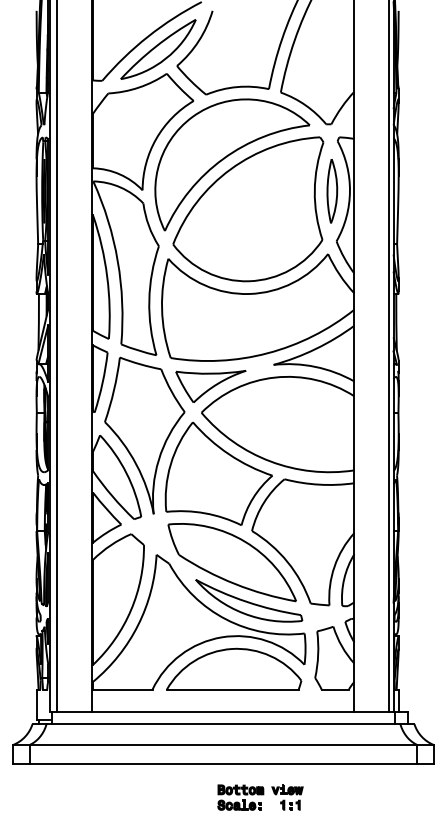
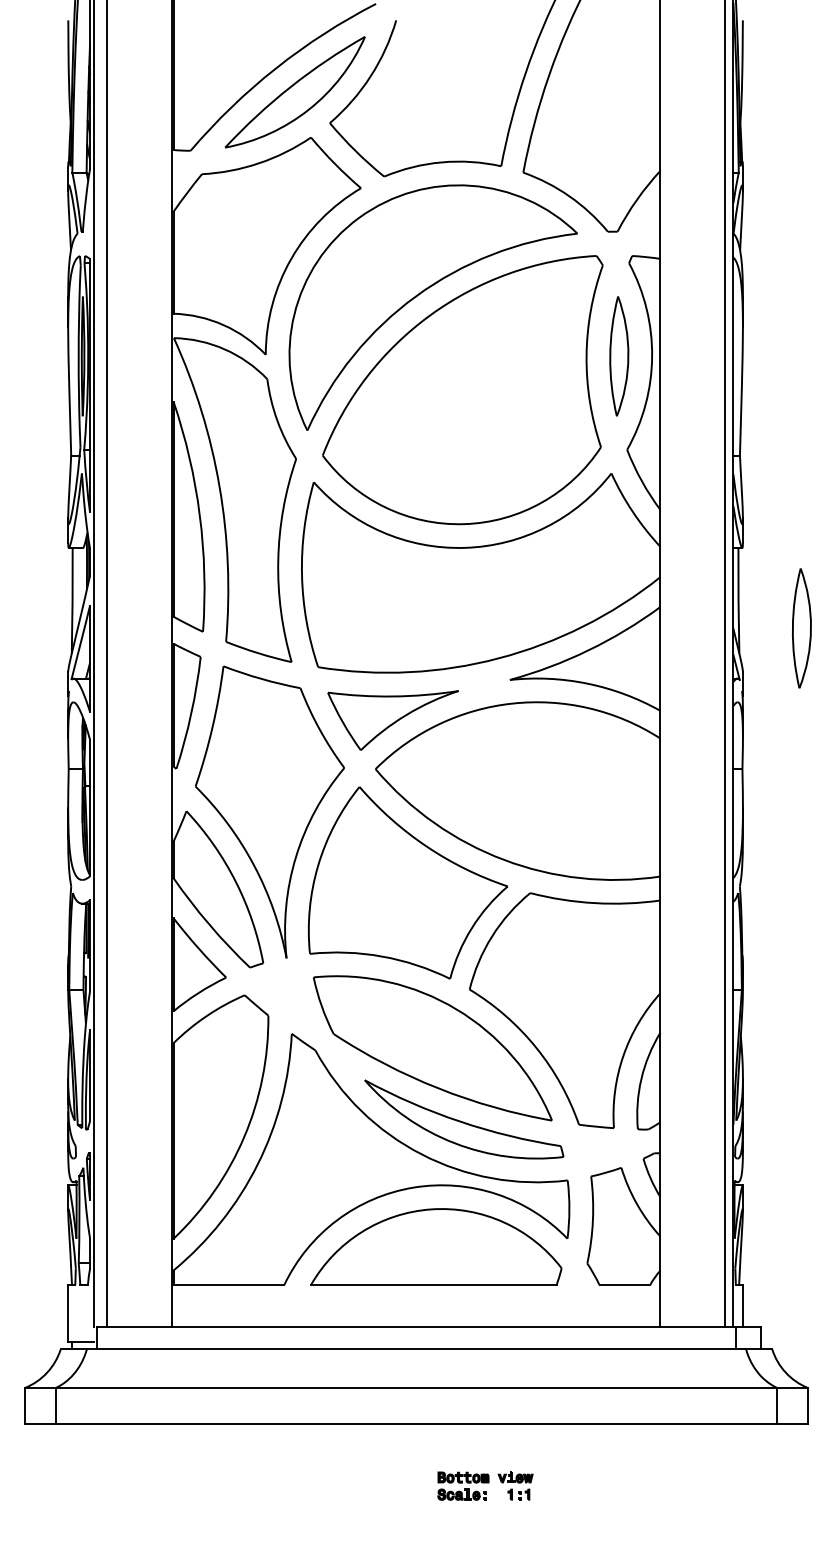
part: (430, 337) -> (802, 628), added
part: (260, 797) -> (485, 1486), size x0.6

